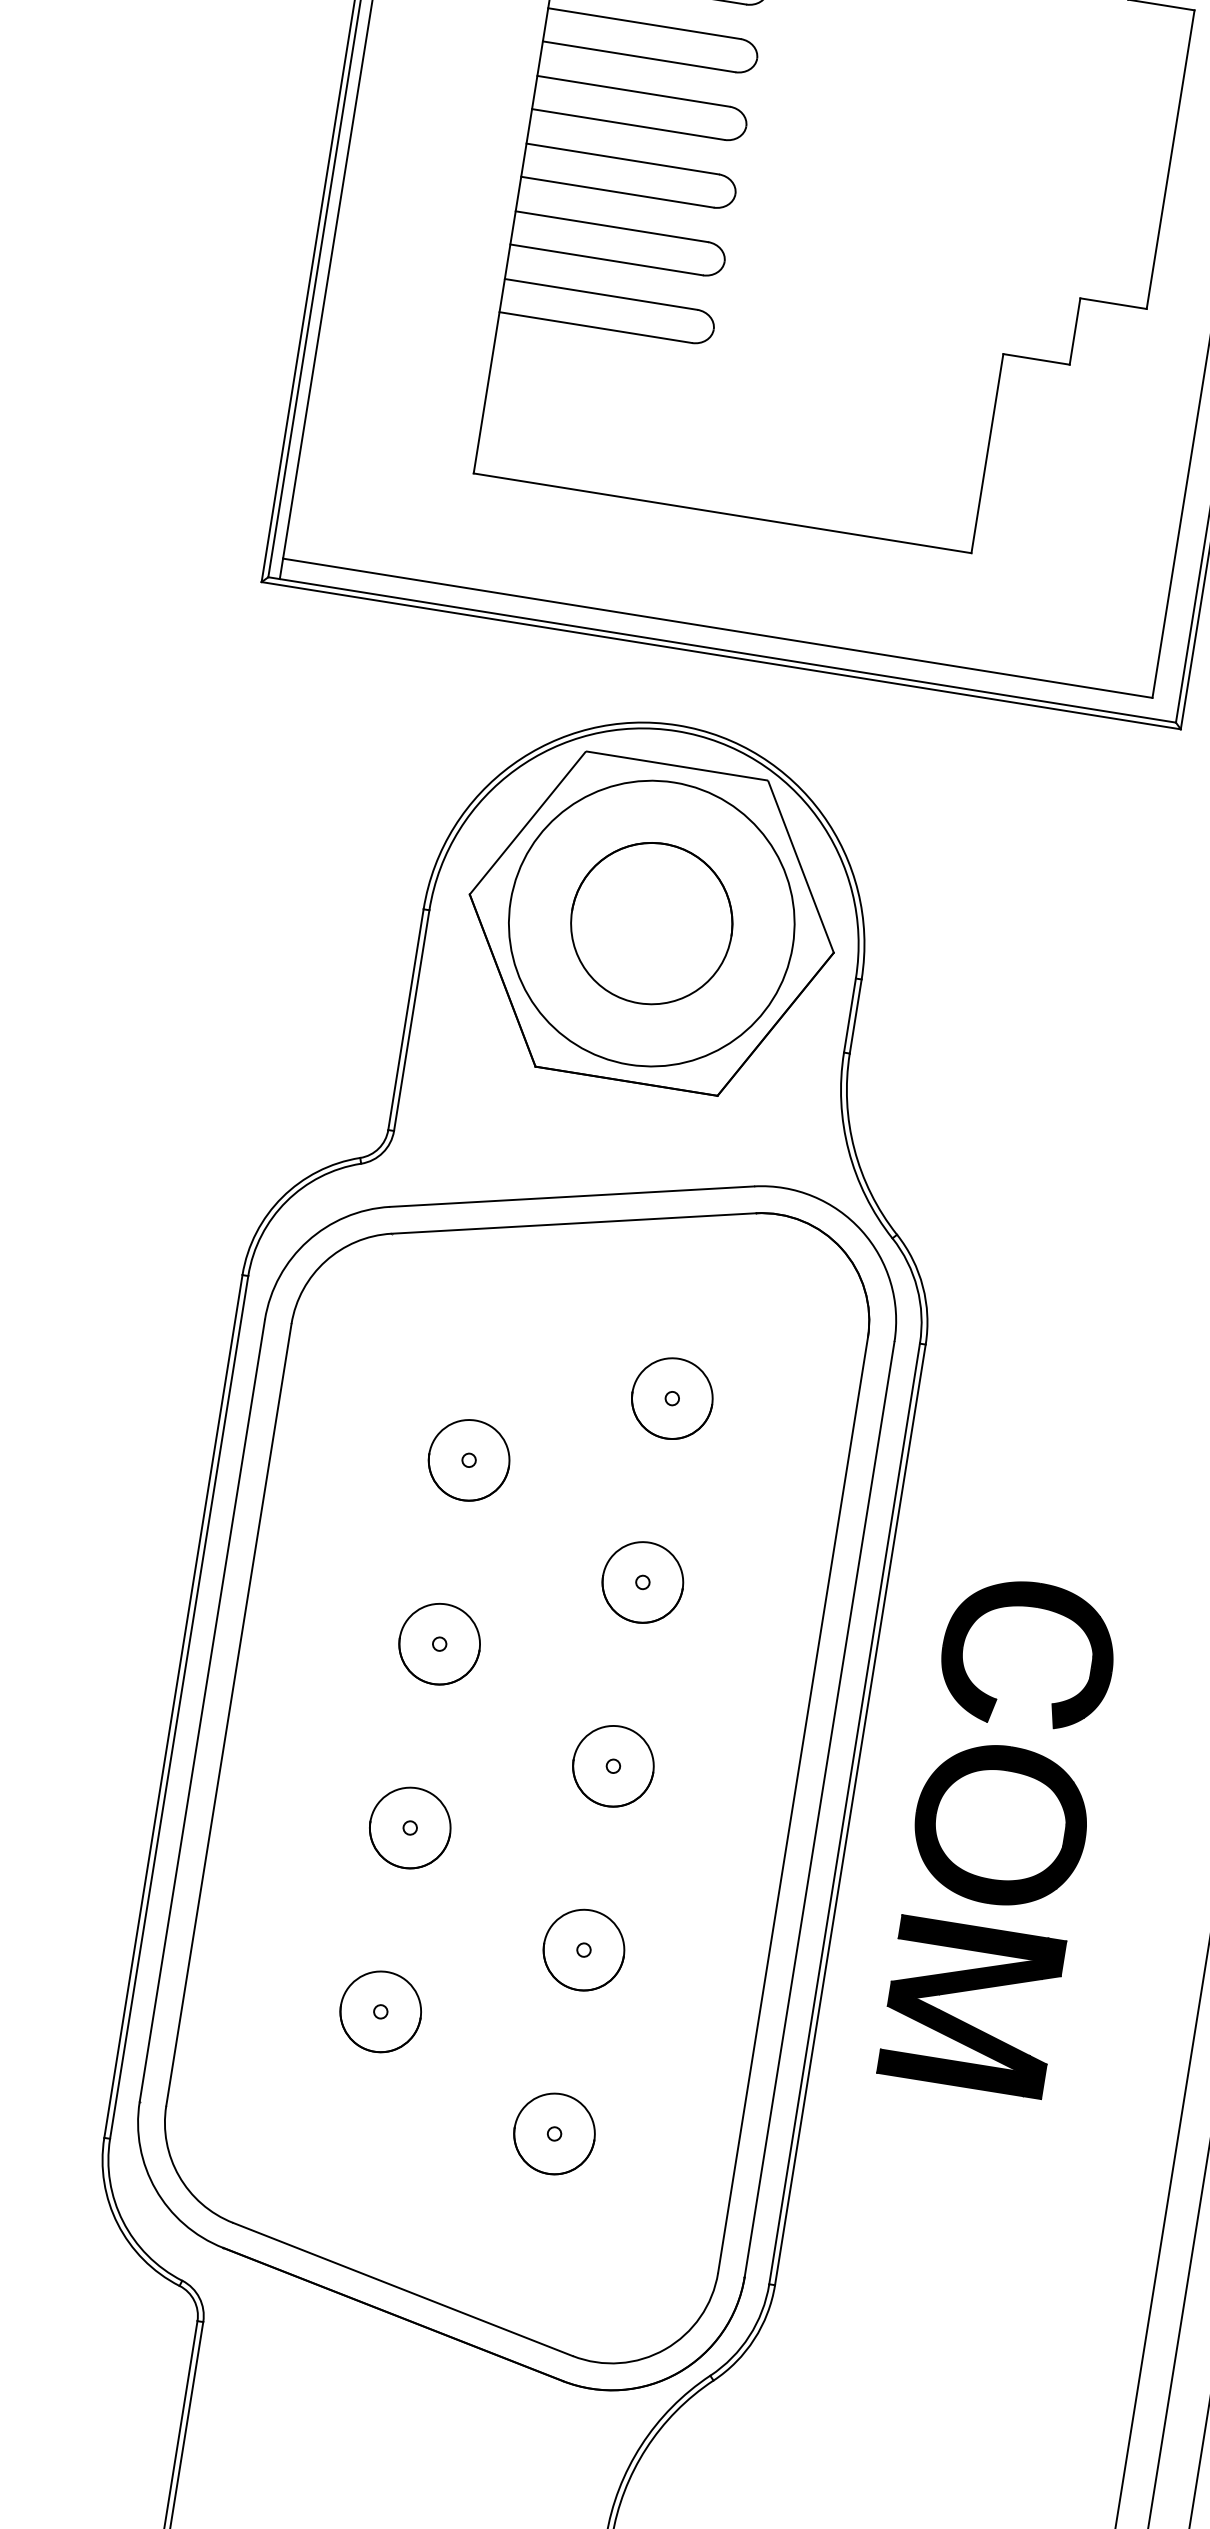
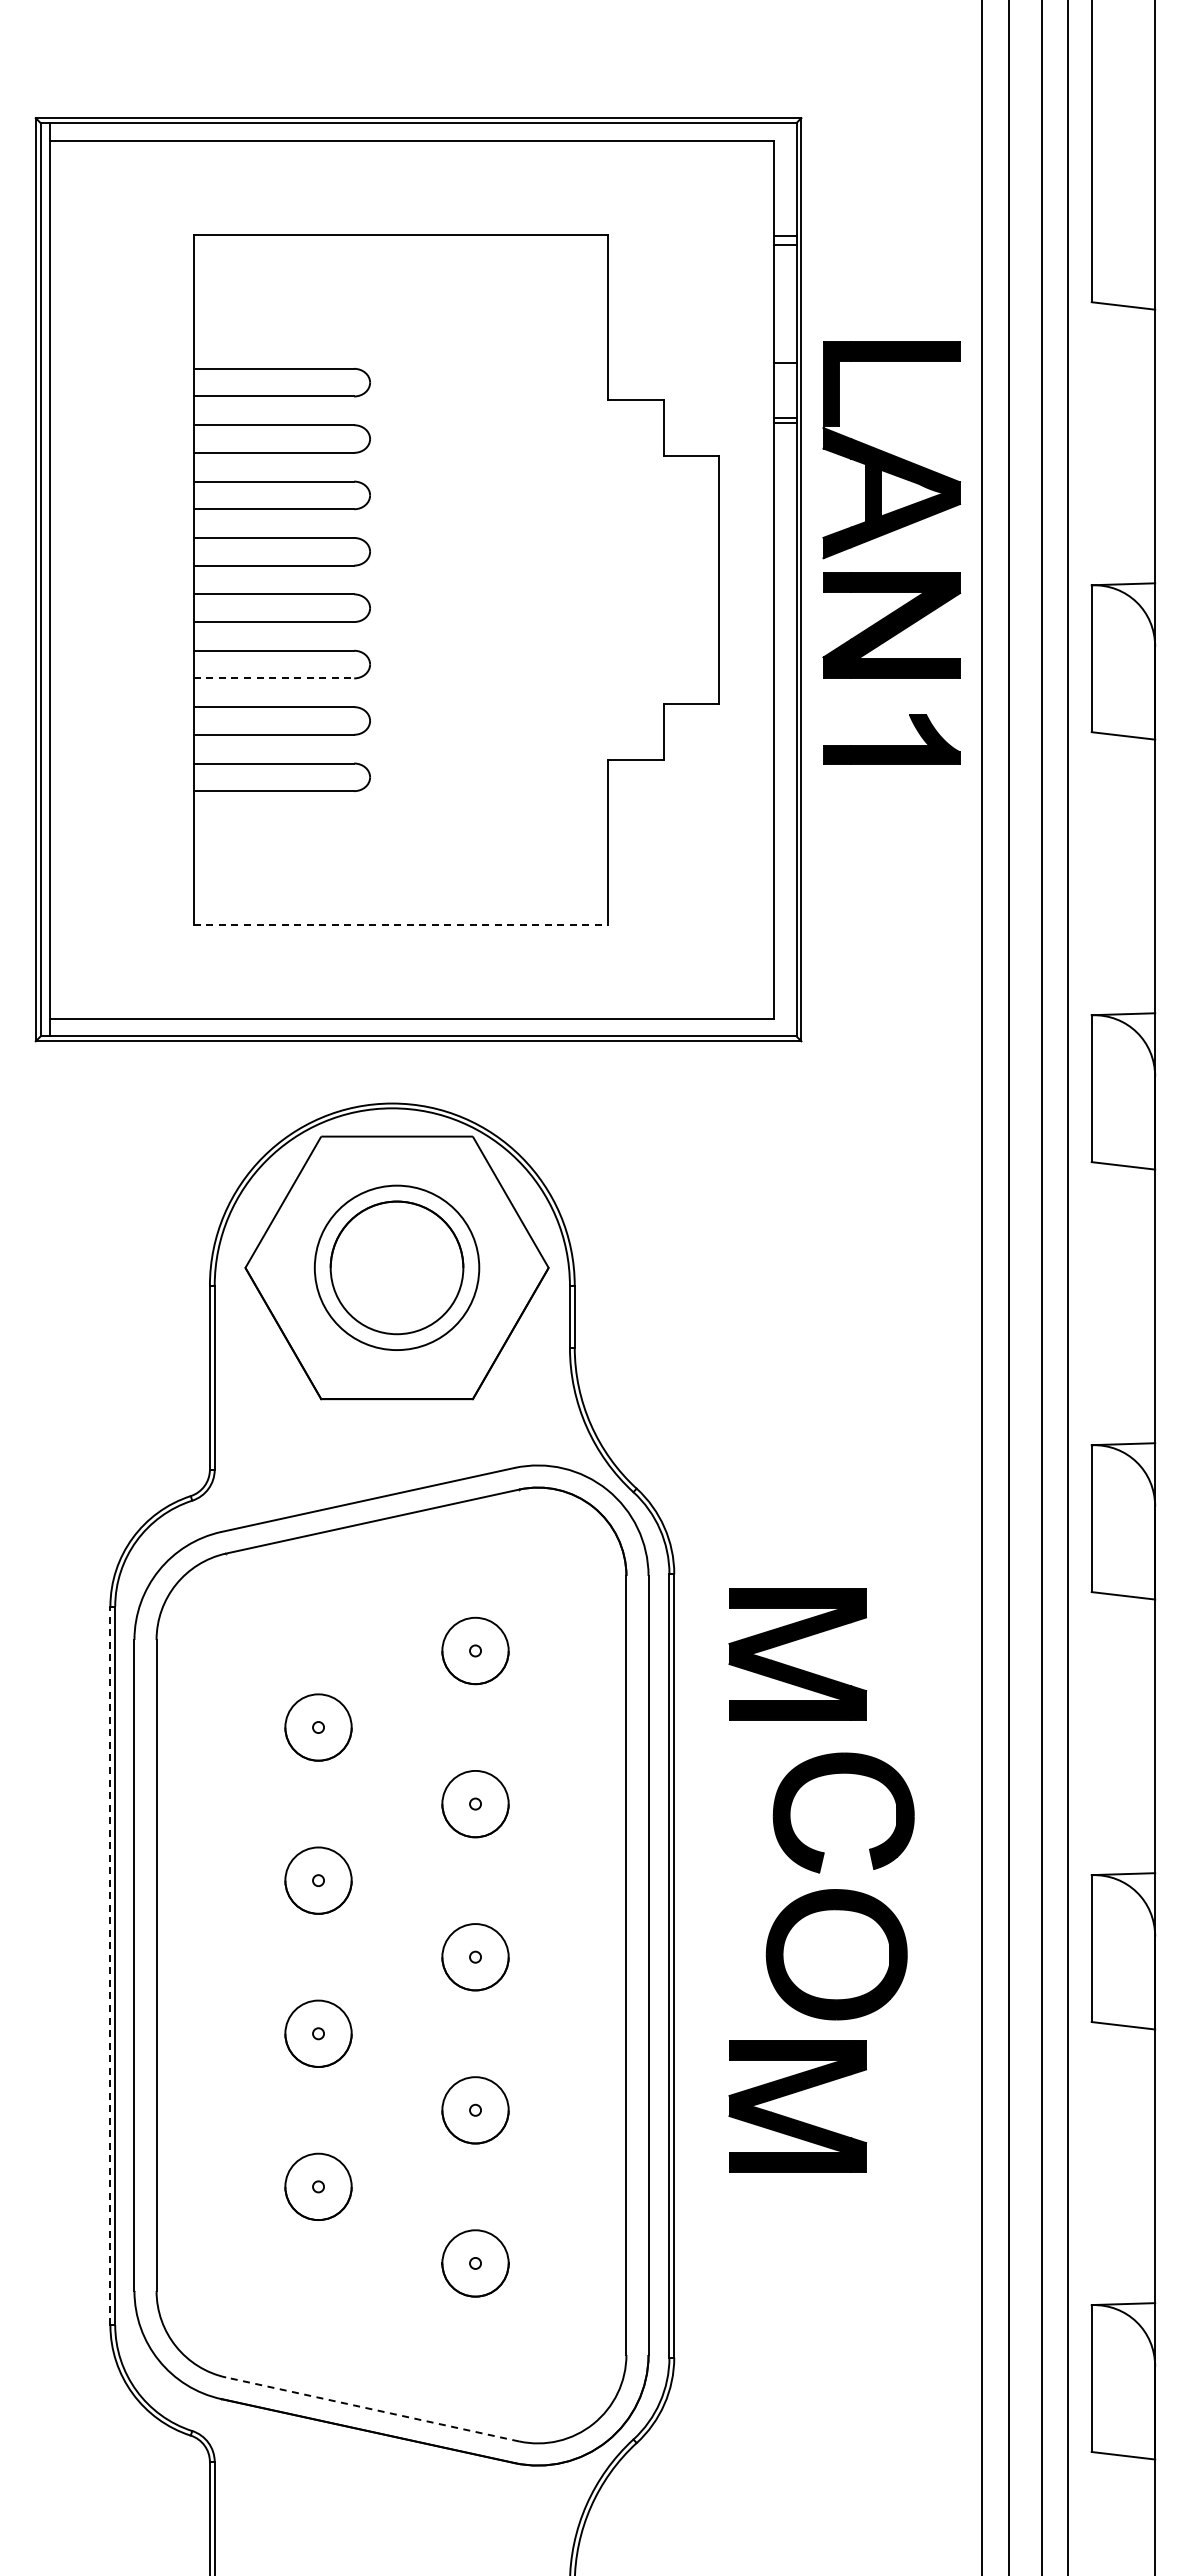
line: (617, 192) -> (274, 678), solid -> dashed
line: (722, 513) -> (401, 925), solid -> dashed
circle: (651, 923) -> (396, 1267), size x0.7
part: (1051, 1478) -> (793, 1666), added
part: (1025, 1607) -> (835, 1774), moved
line: (173, 1706) -> (110, 1965), solid -> dashed
part: (1000, 1824) -> (836, 1954), moved
line: (402, 2289) -> (372, 2409), solid -> dashed

